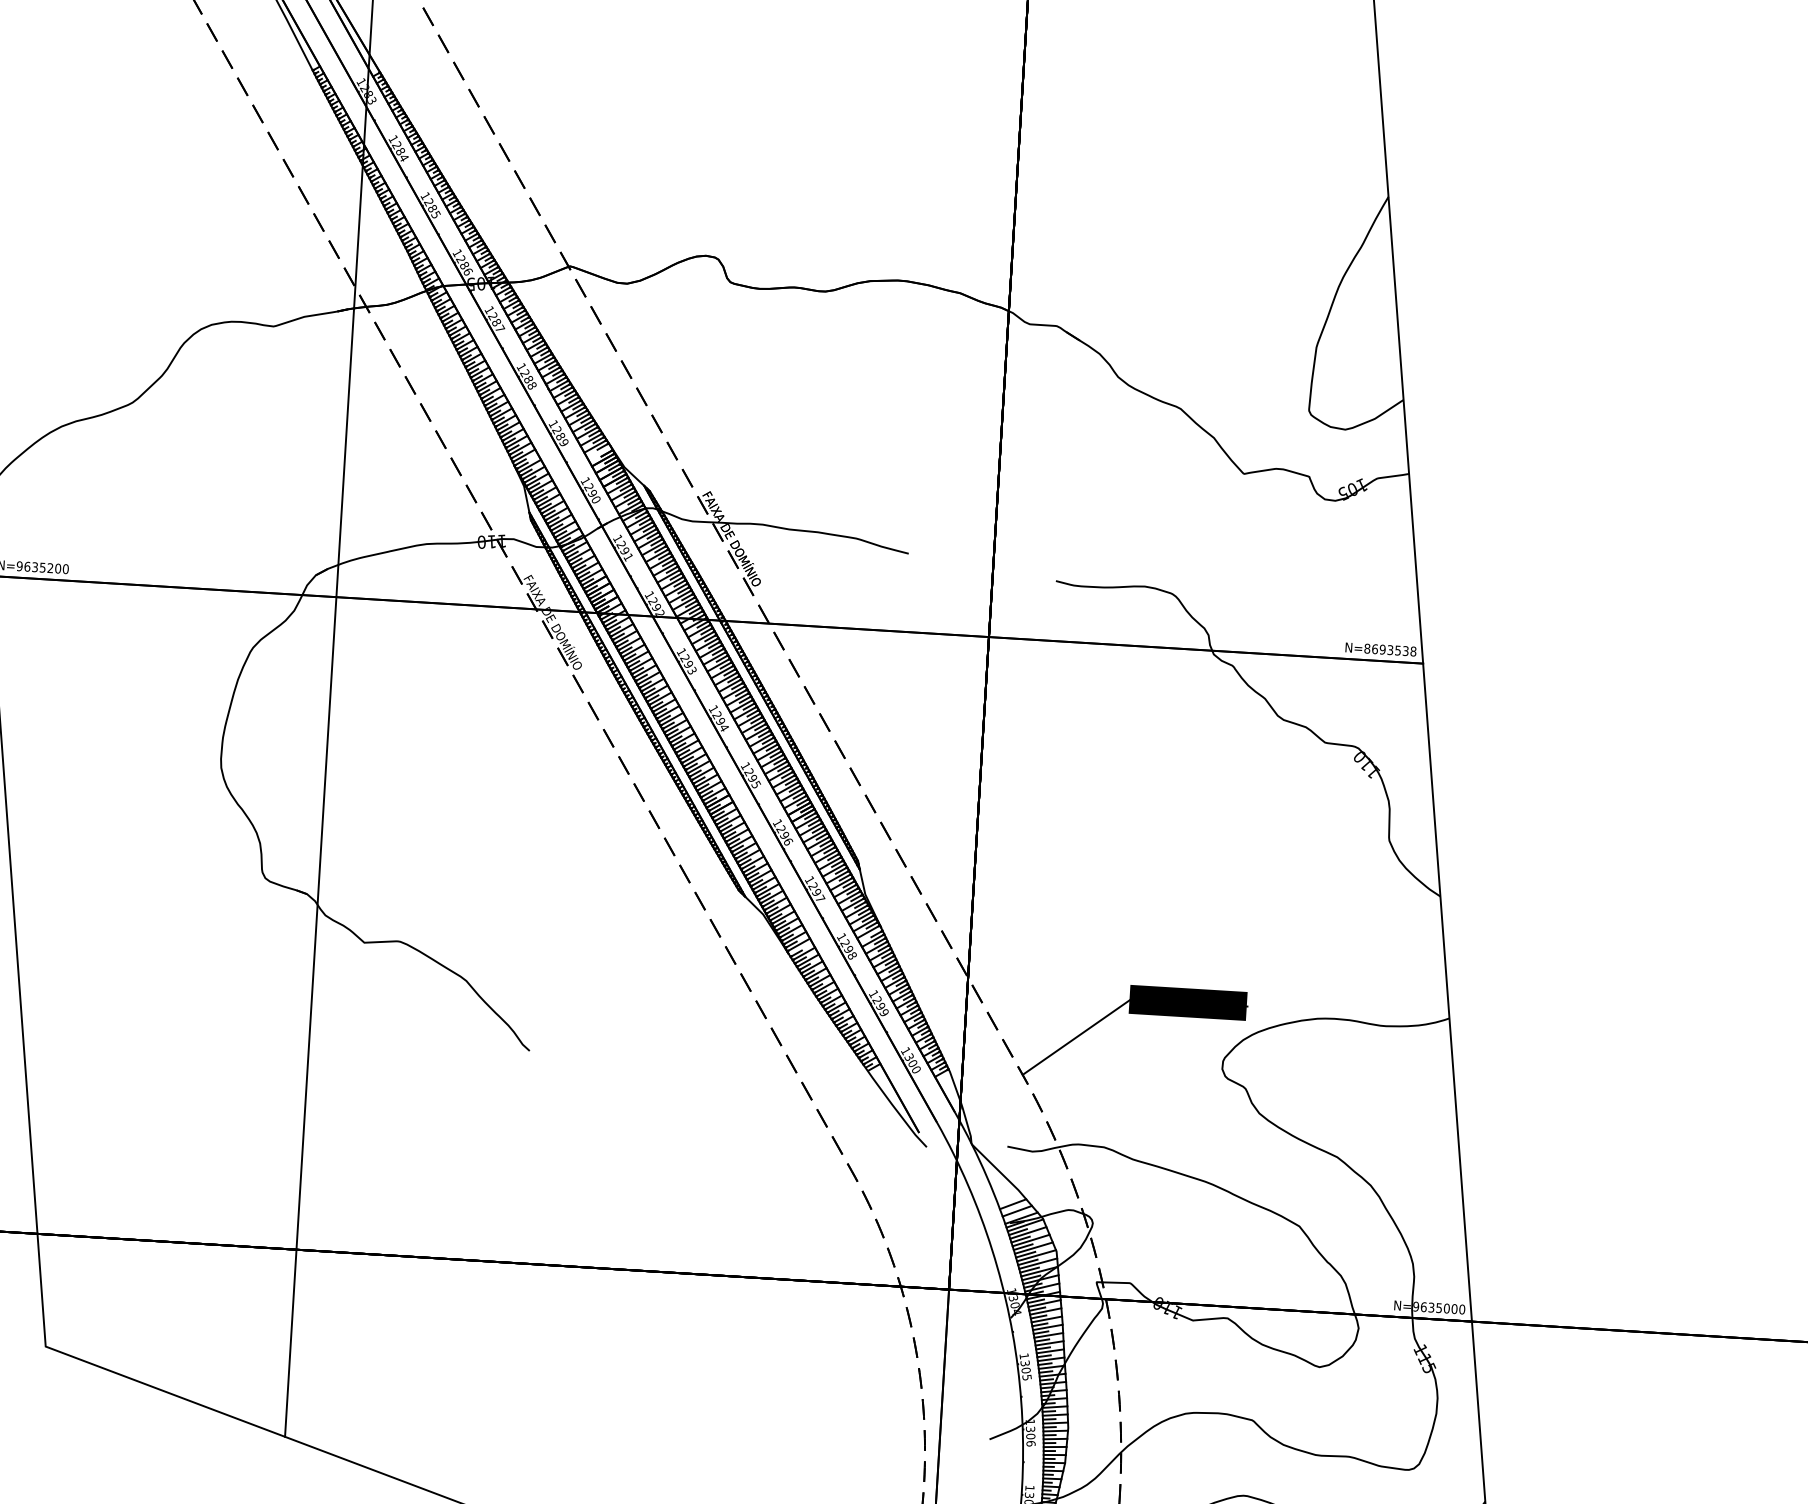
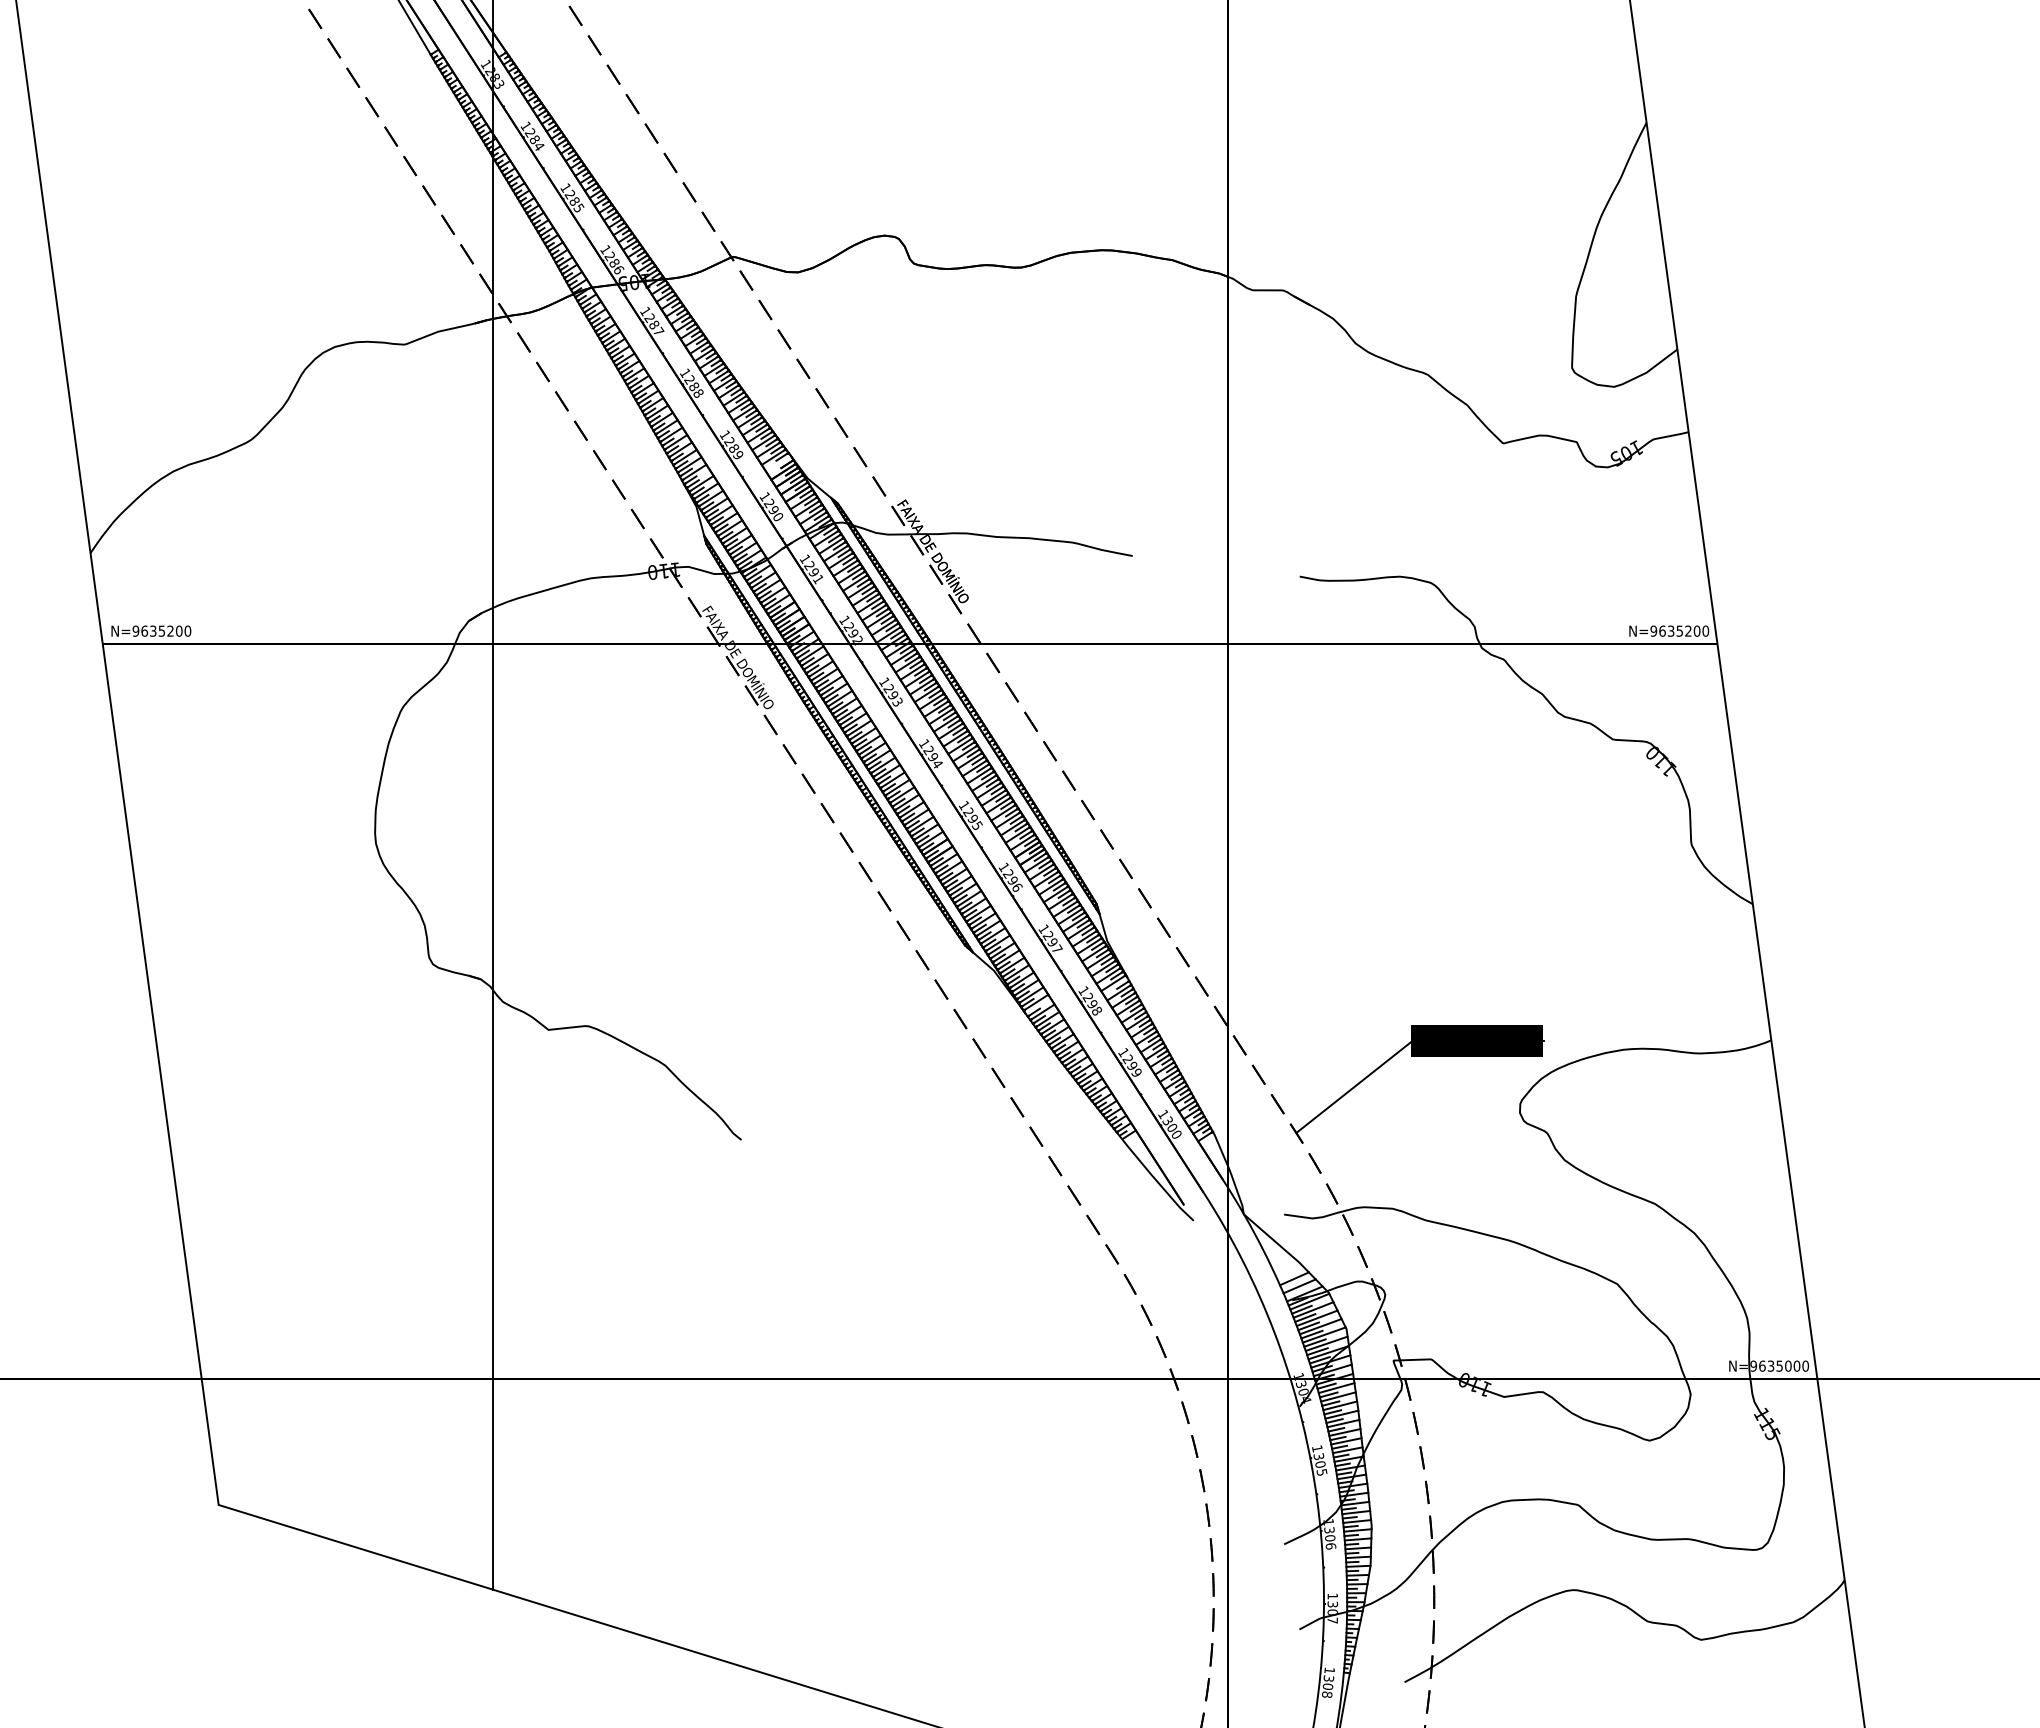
text: (1390, 649) -> (1679, 630), N=8693538 -> N=9635200

